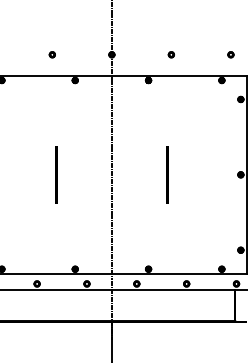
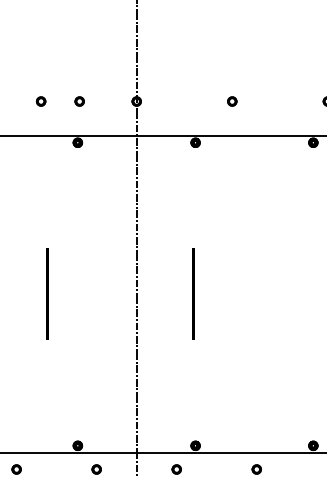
part: (75, 54) -> (78, 101), added
line: (167, 174) -> (193, 293), moved

